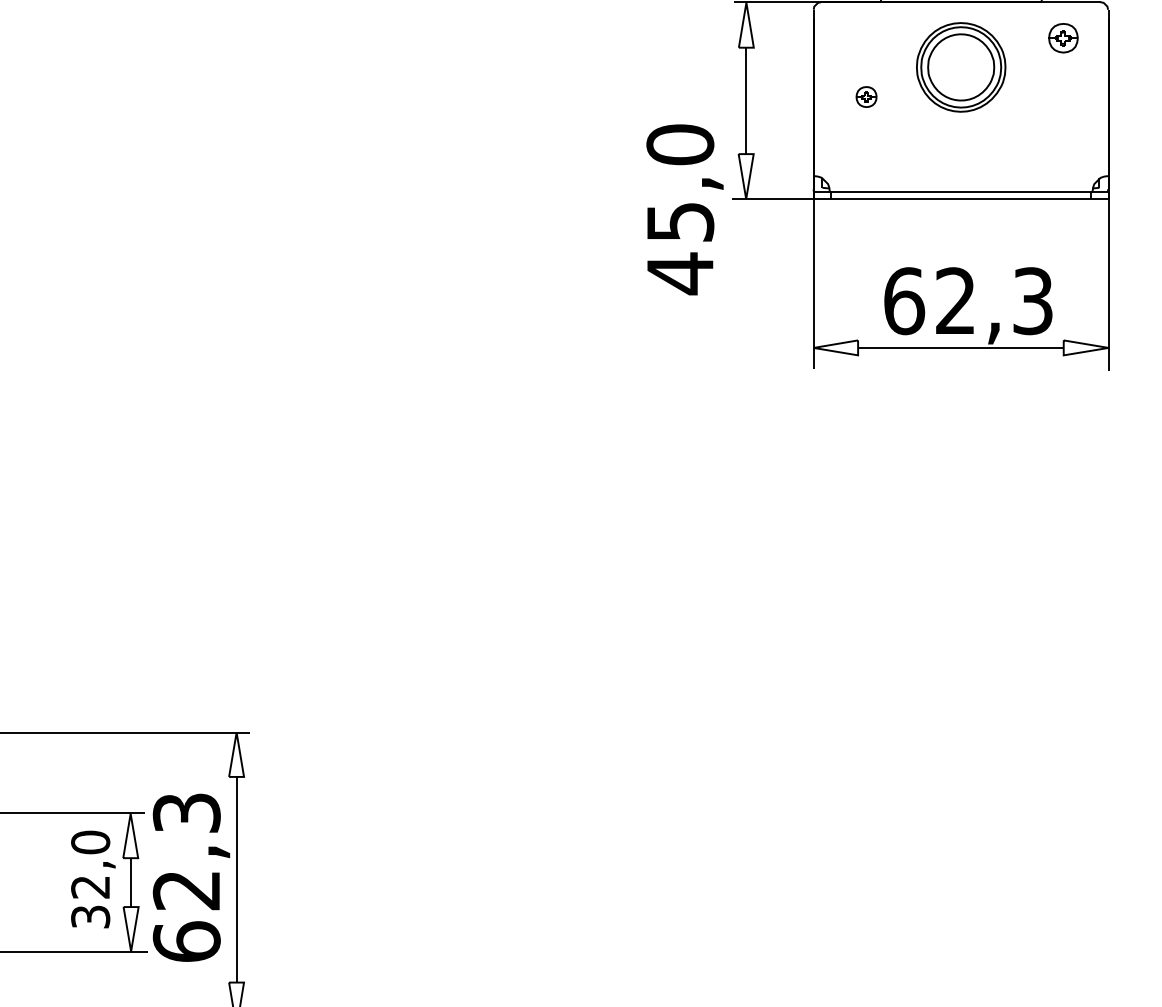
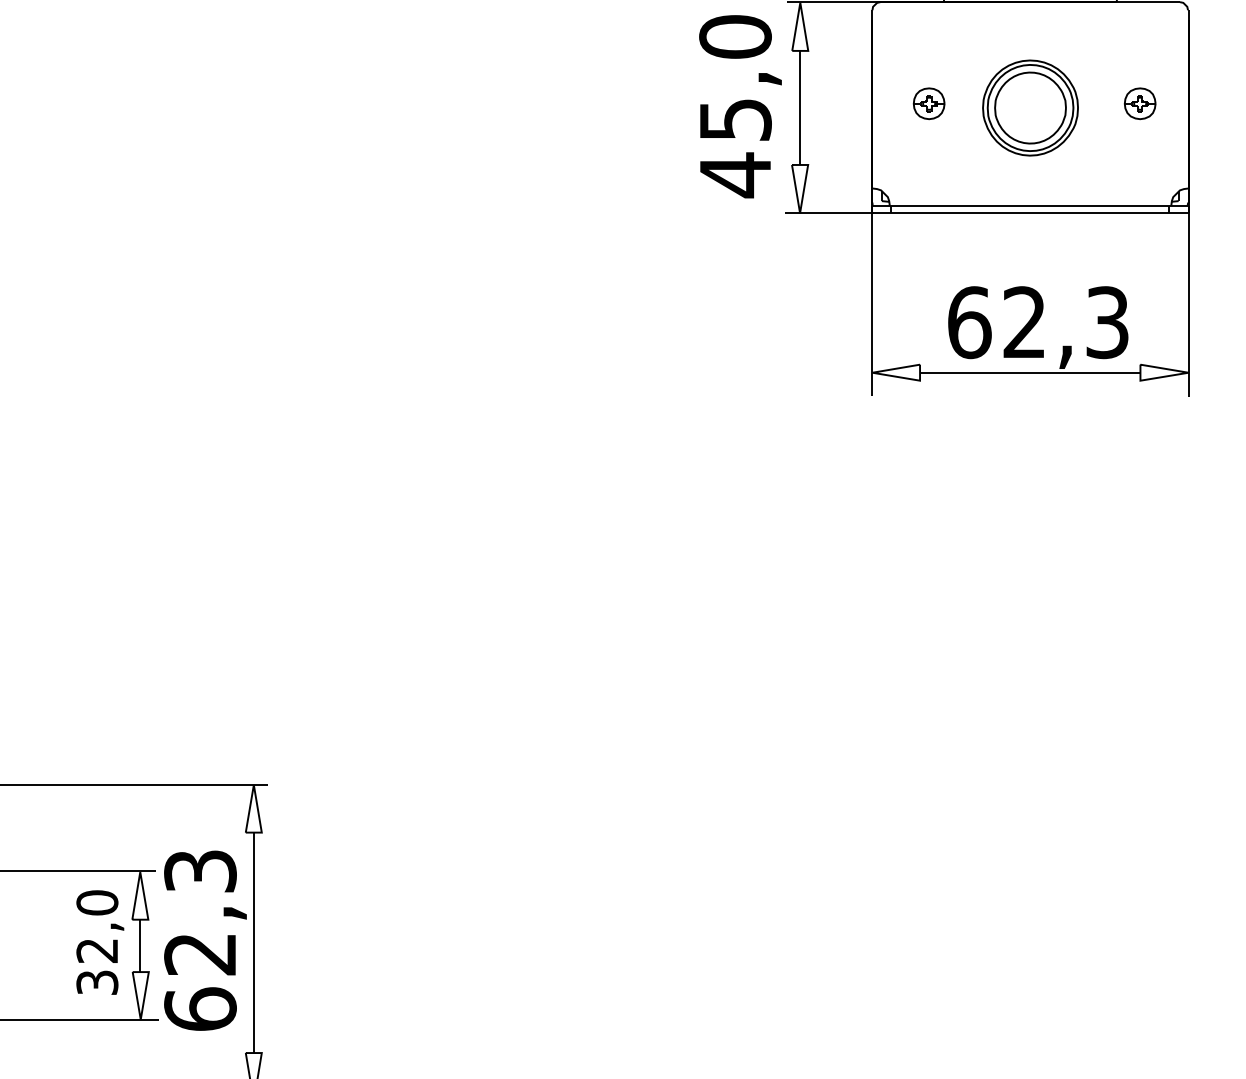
part: (1062, 37) -> (1139, 103), moved
part: (961, 66) -> (1030, 107), moved
part: (866, 96) -> (928, 103), size x1.43
text: (685, 209) -> (740, 106), moved

